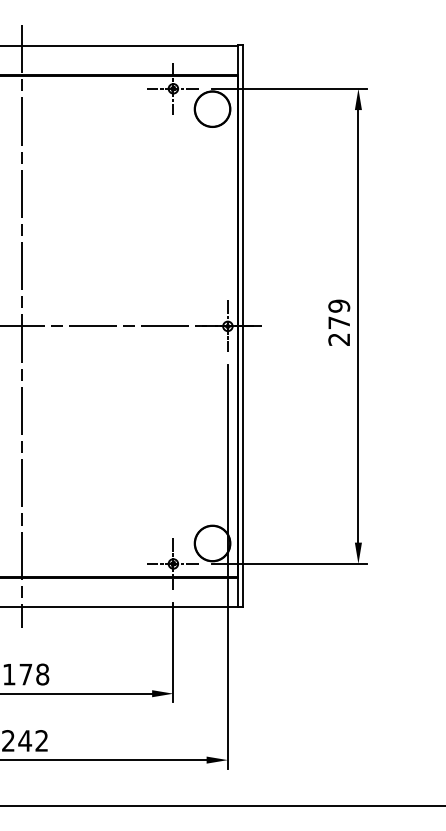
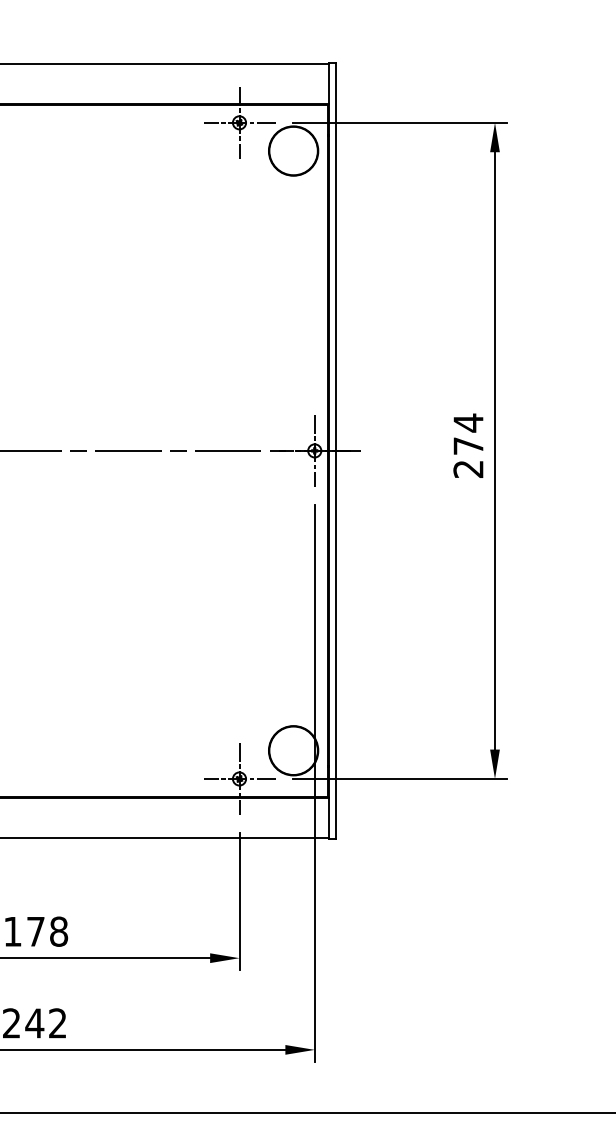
text: (339, 306) -> (468, 423), 279 -> 274
line: (21, 325) -> (29, 449), removed

